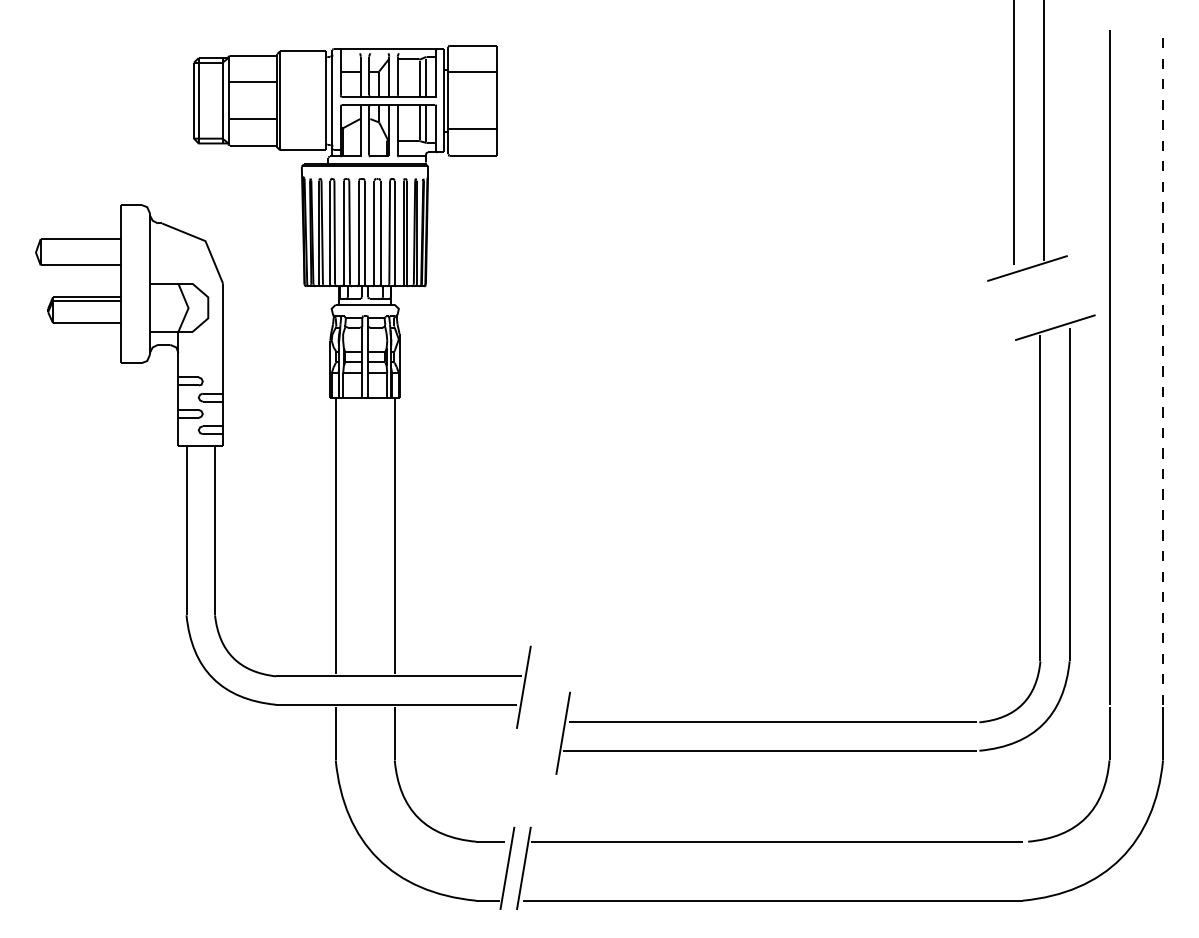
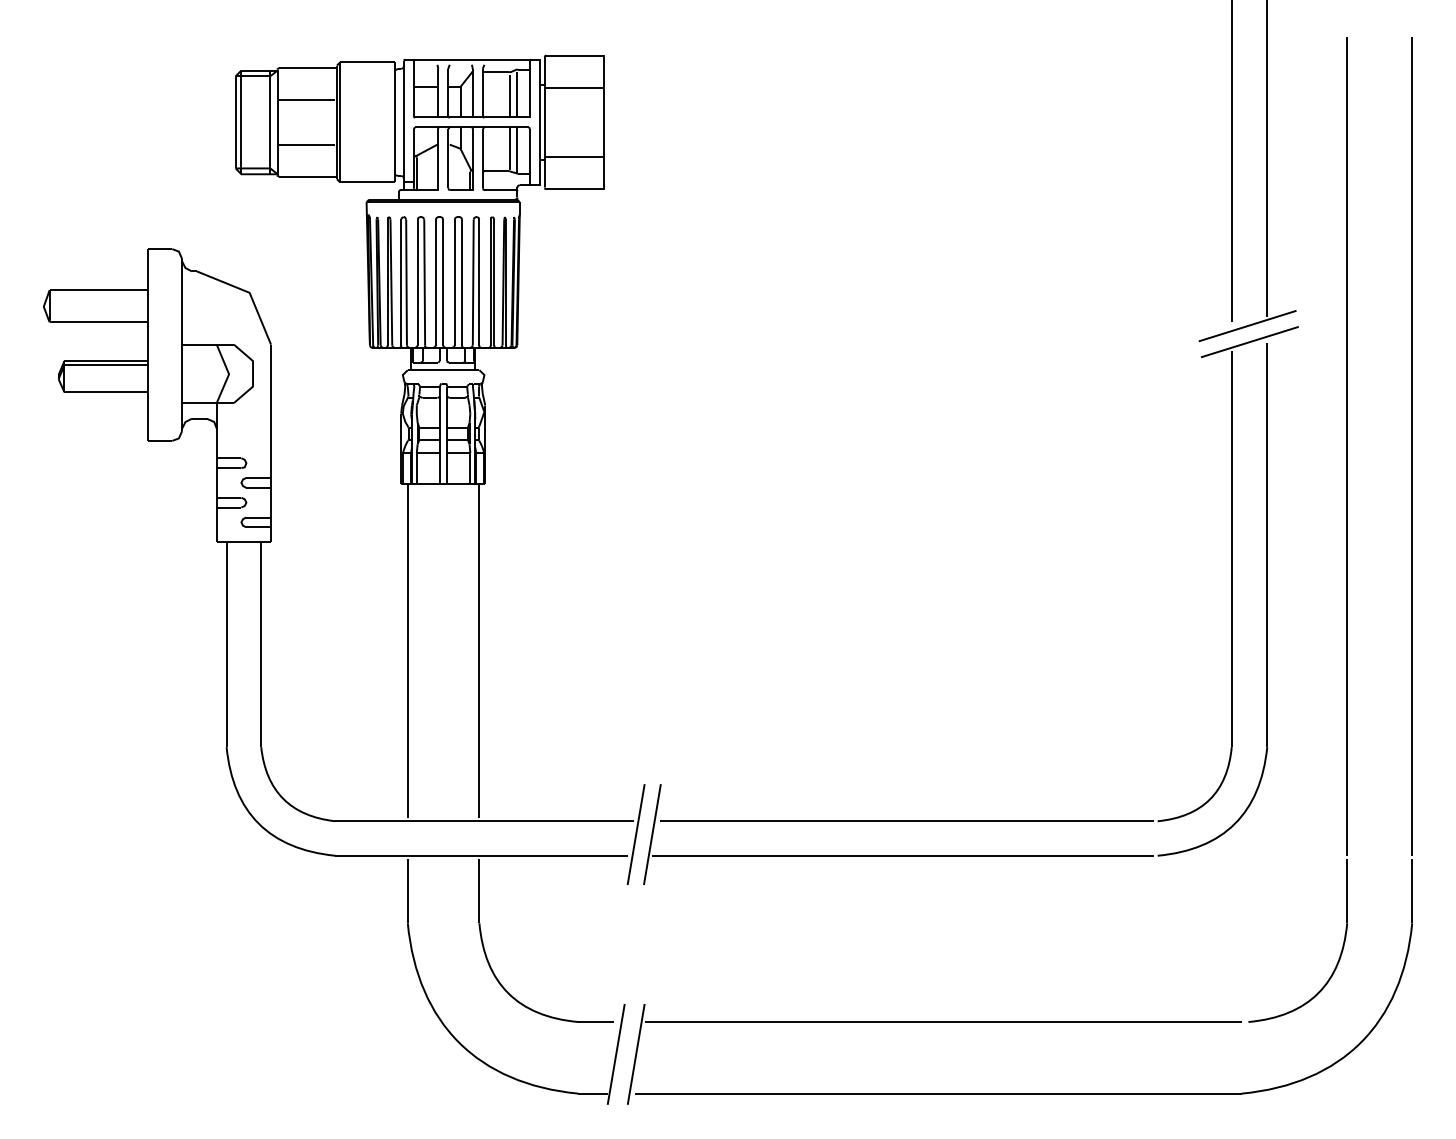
line: (1163, 366) -> (1412, 445), dashed -> solid
part: (825, 721) -> (970, 820), moved

